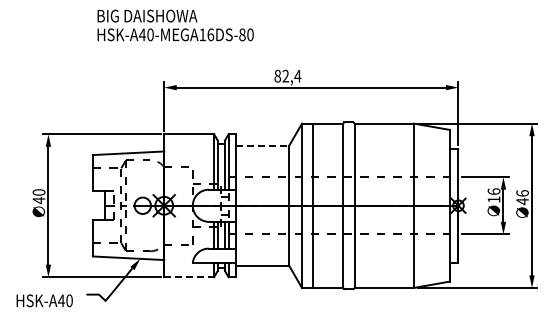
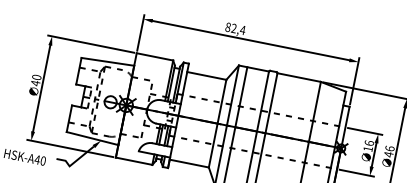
line: (262, 145) -> (206, 75), dashed -> solid
line: (189, 277) -> (134, 161), dashed -> solid

